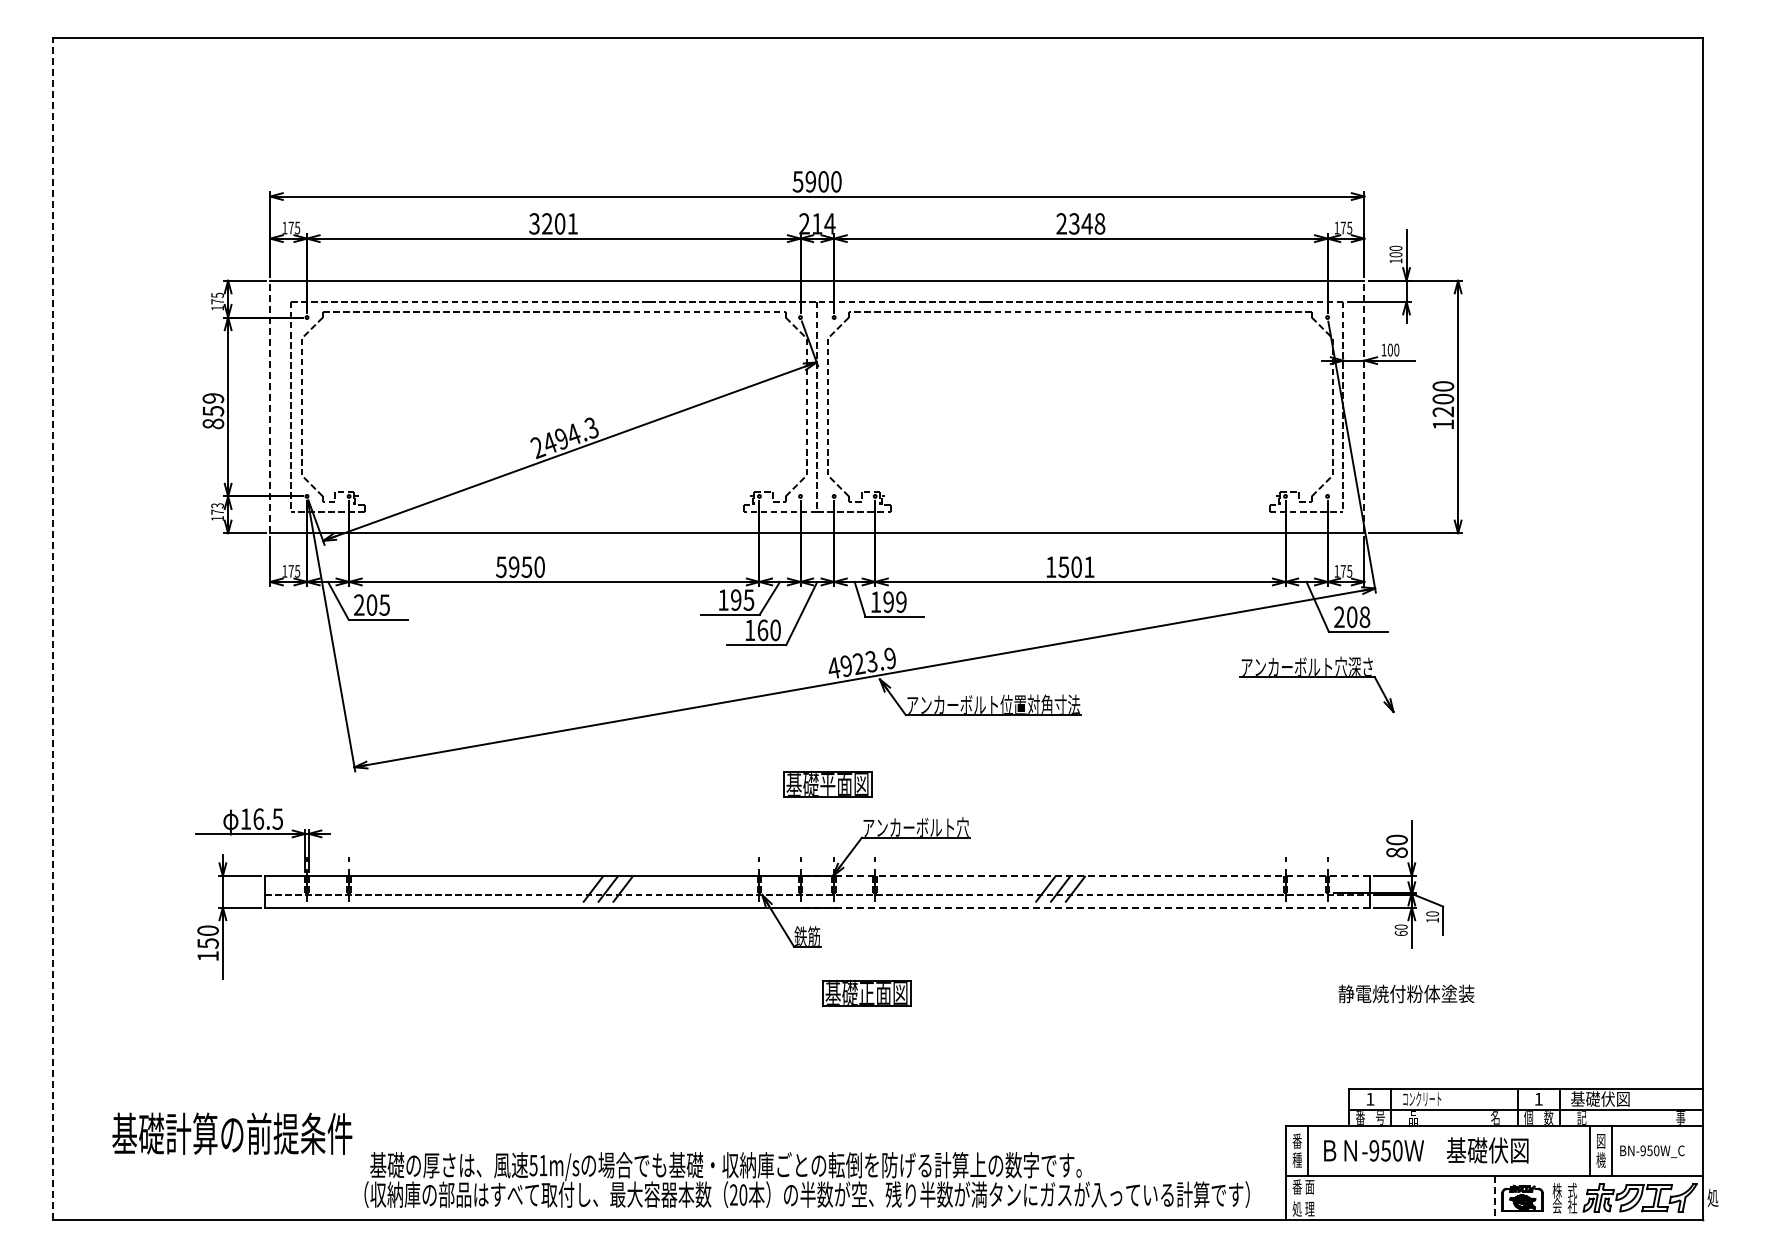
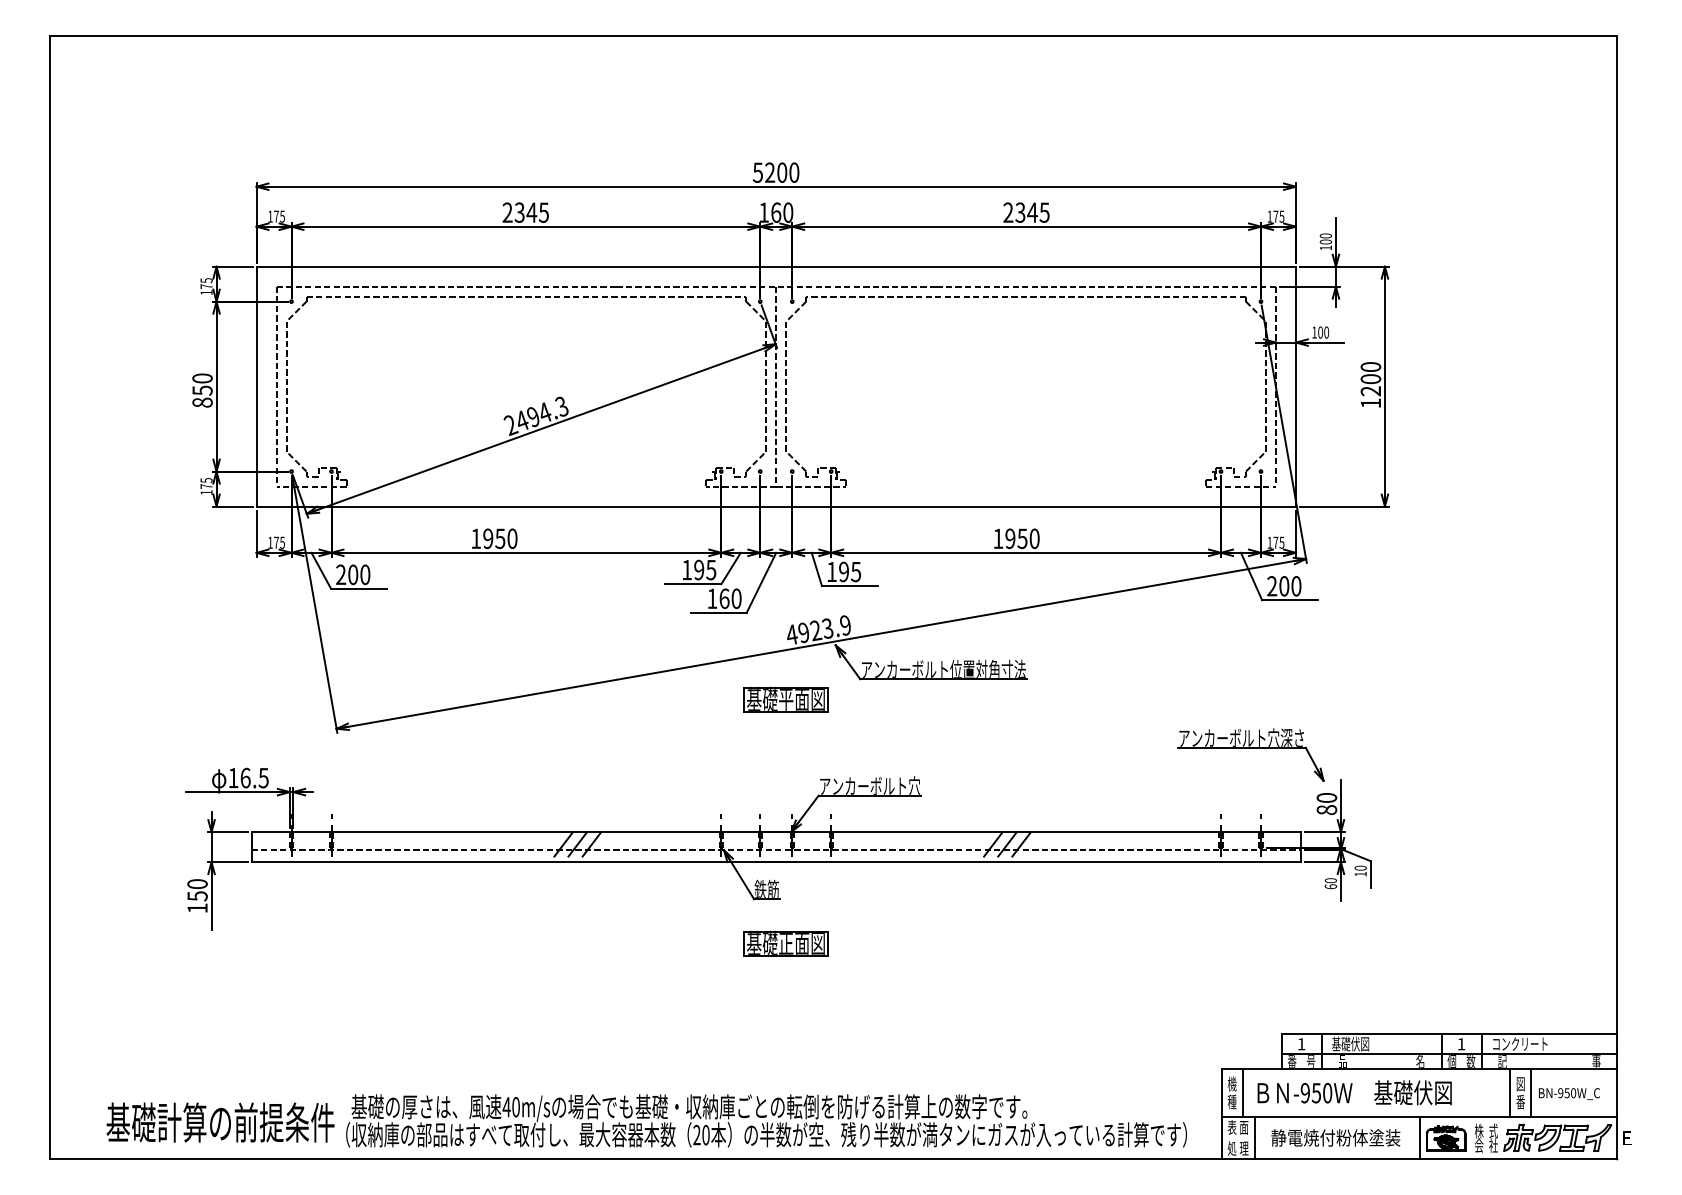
text: (810, 181) -> (769, 172), 5900 -> 5200
text: (553, 223) -> (525, 212), 3201 -> 2345
text: (817, 223) -> (776, 212), 214 -> 160
text: (1099, 223) -> (1044, 212), 2348 -> 2345
text: (213, 398) -> (202, 378), 859 -> 850
line: (270, 406) -> (256, 386), dashed -> solid
line: (1364, 406) -> (1296, 386), dashed -> solid
text: (217, 505) -> (206, 480), 173 -> 175
text: (501, 567) -> (476, 539), 5950 -> 1950
text: (1076, 567) -> (1022, 539), 1501 -> 1950
text: (901, 601) -> (856, 571), 199 -> 195
text: (384, 604) -> (365, 574), 205 -> 200
text: (1364, 617) -> (1296, 586), 208 -> 200
line: (53, 628) -> (50, 597), dashed -> solid
part: (1316, 677) -> (1250, 748), moved
part: (827, 784) -> (785, 699), moved
line: (1083, 875) -> (1029, 831), dashed -> solid
line: (1083, 907) -> (1029, 862), dashed -> solid
part: (866, 992) -> (785, 942), moved
text: (1406, 993) -> (1335, 1137), moved
text: (1421, 1098) -> (1350, 1043), コンクリート -> 基礎伏図
text: (1600, 1098) -> (1520, 1043), 基礎伏図 -> コンクリート
text: (232, 1133) -> (220, 1122), moved
text: (1296, 1140) -> (1231, 1083), 番 -> 機
text: (1600, 1159) -> (1520, 1101), 機 -> 番
text: (538, 1165) -> (511, 1107), 51m/s -> 40m/s
text: (1296, 1186) -> (1231, 1127), 番 -> 表
text: (1712, 1197) -> (1626, 1137), 処 -> E
line: (1320, 1198) -> (1254, 1138), added
line: (1494, 1198) -> (1419, 1138), dashed -> solid

